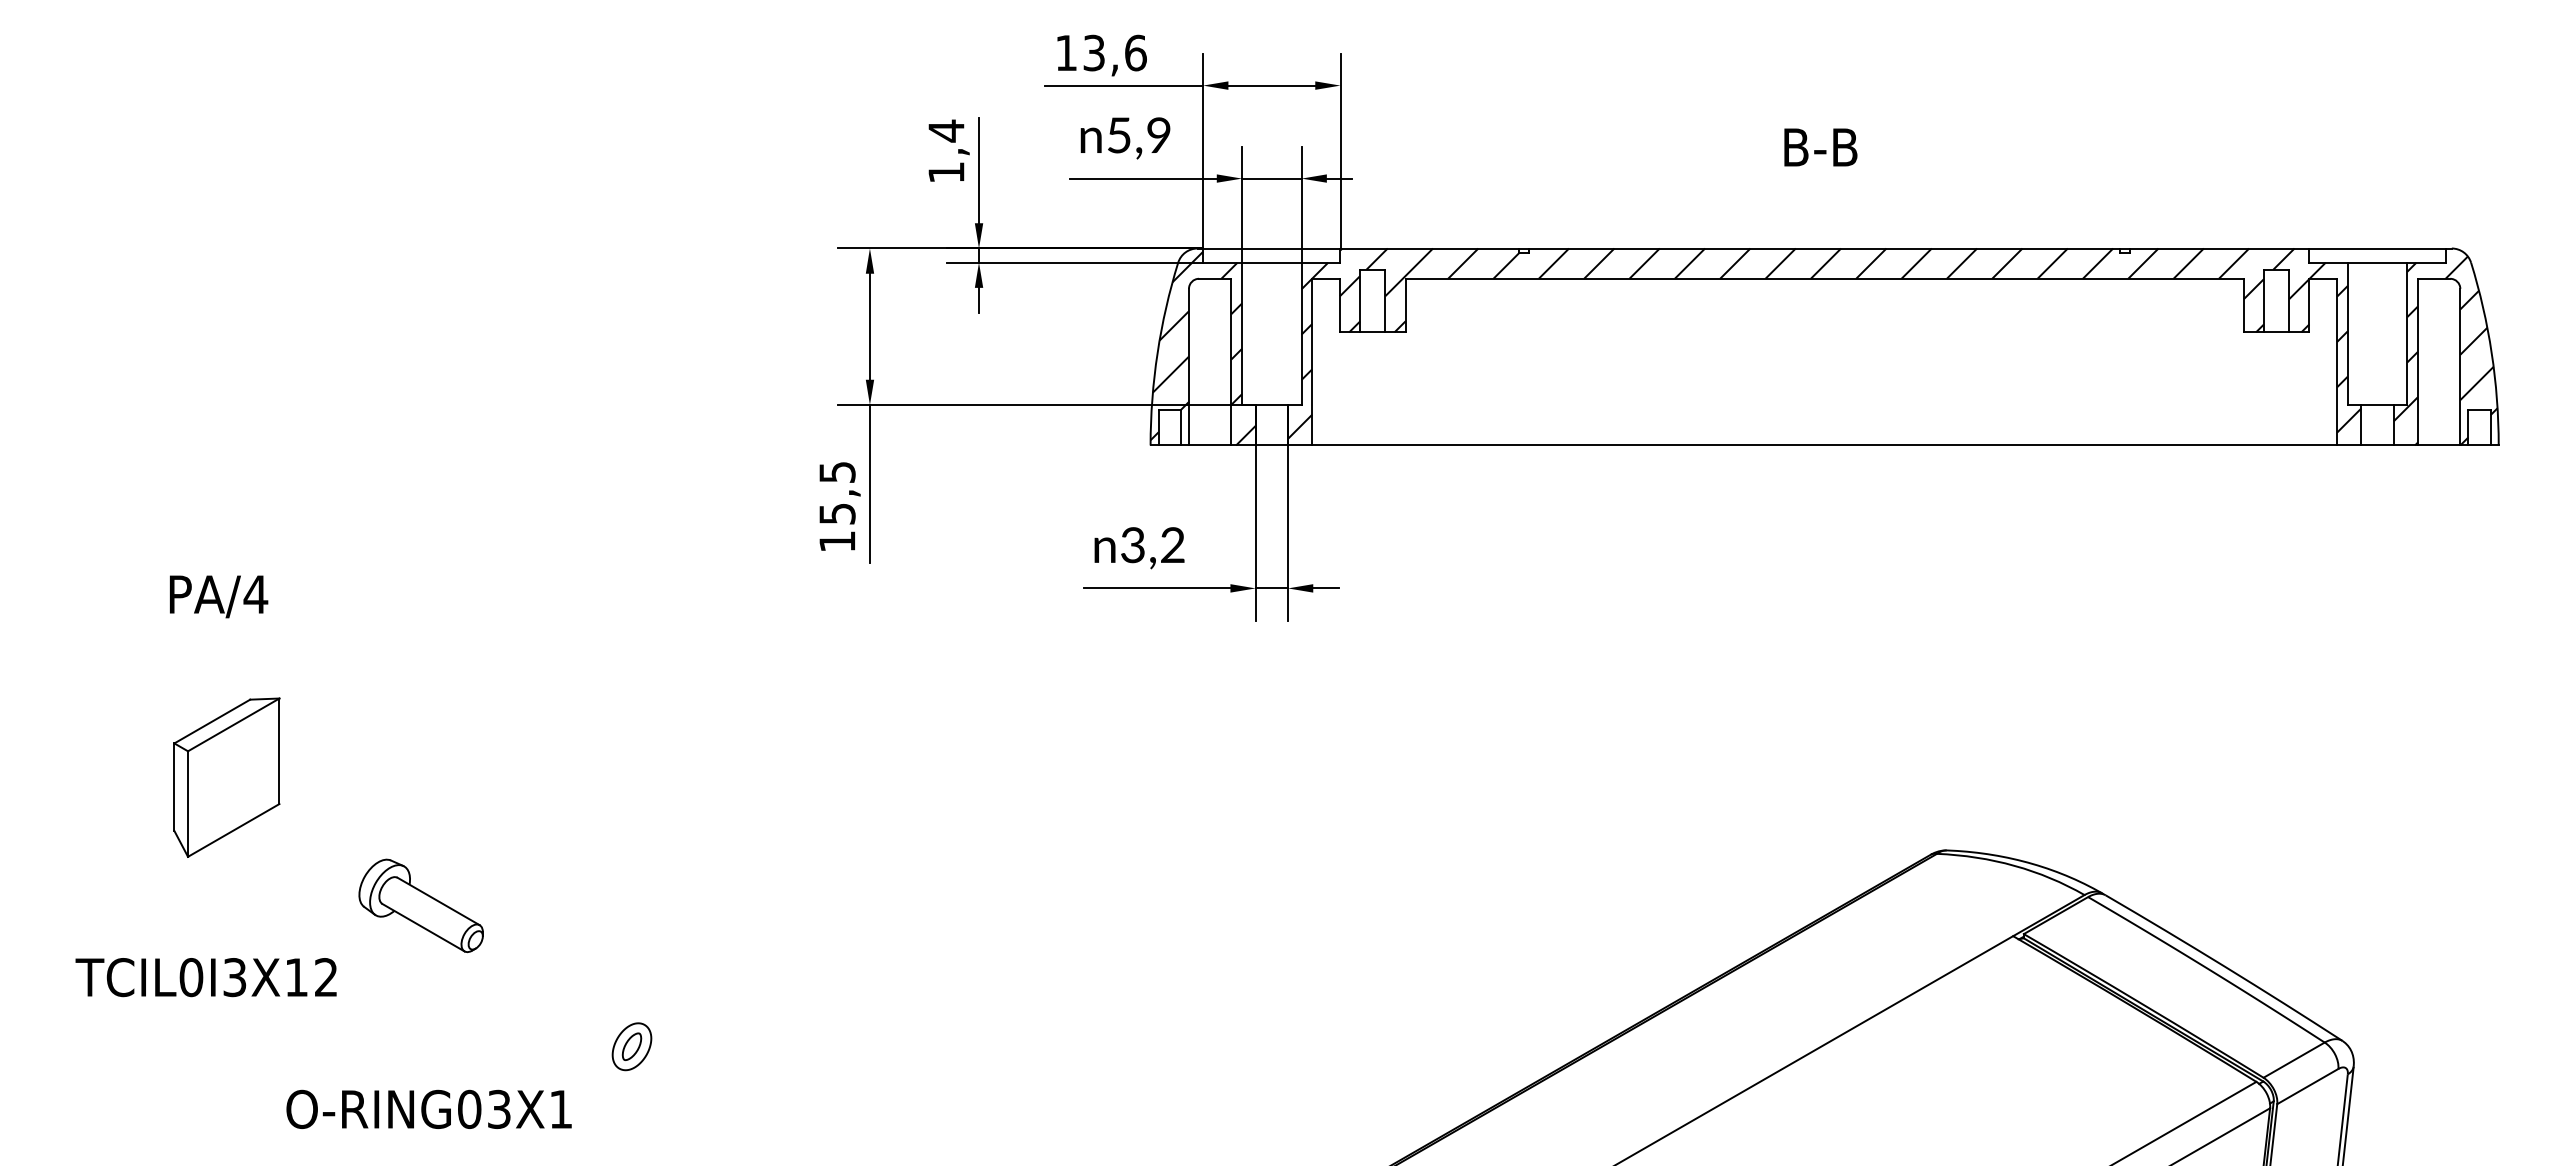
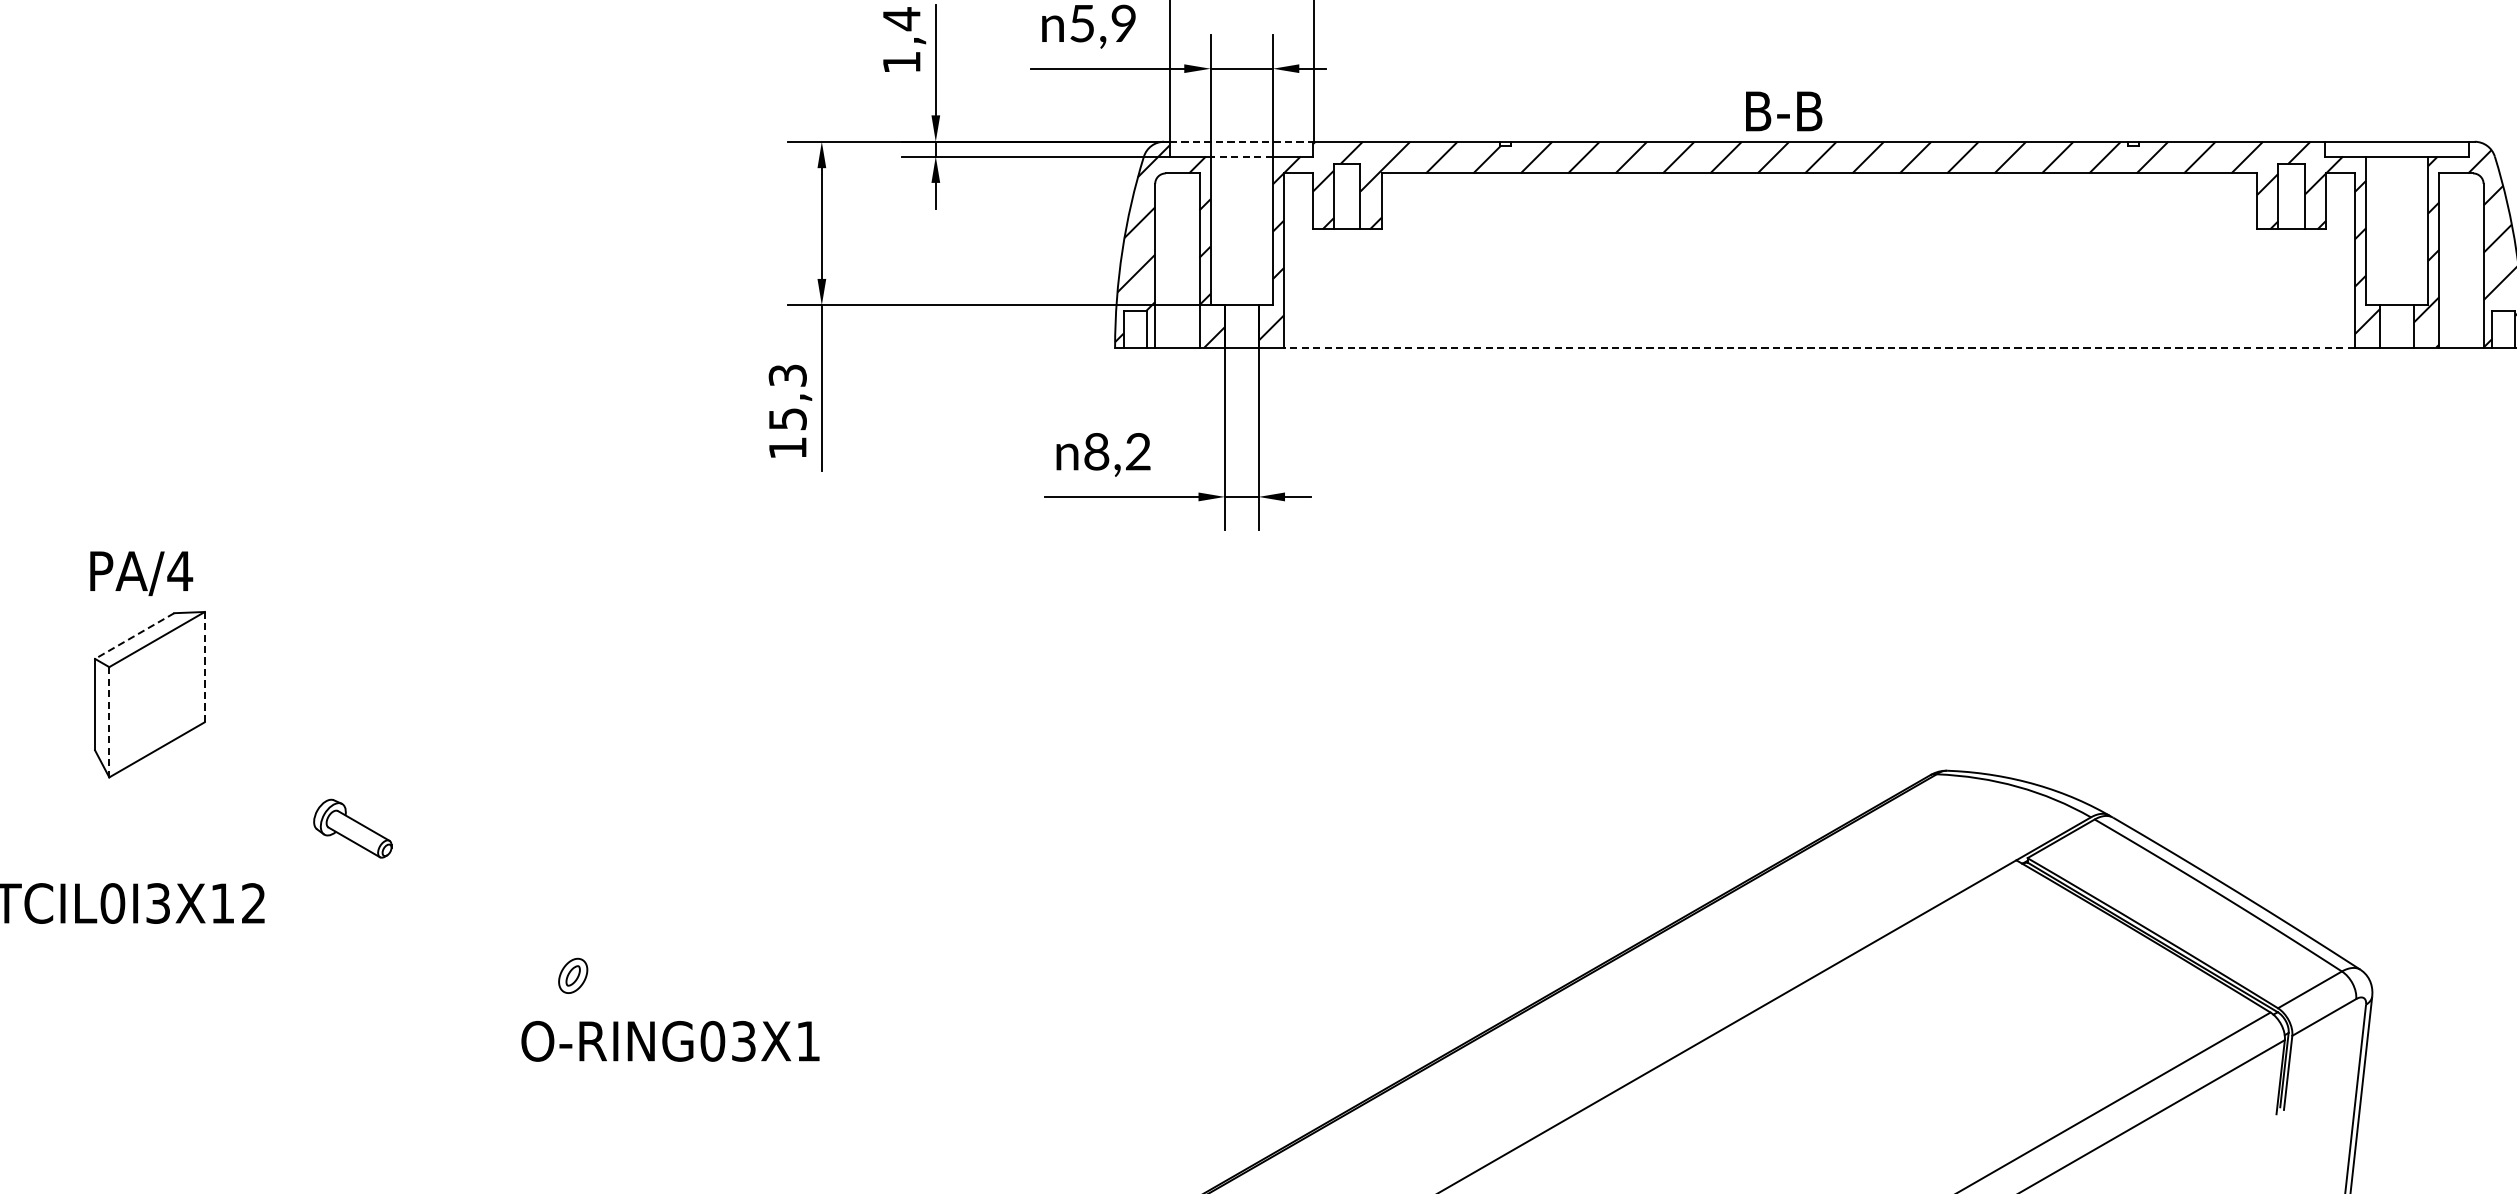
text: (1820, 147) -> (1783, 111), moved
line: (1271, 248) -> (1241, 141), solid -> dashed
line: (1271, 262) -> (1241, 156), solid -> dashed
line: (1824, 445) -> (1819, 347), solid -> dashed
text: (837, 472) -> (787, 375), 15,5 -> 15,3
text: (1132, 544) -> (1096, 451), 3,2 -> 8,2
text: (219, 596) -> (142, 573), moved
line: (212, 721) -> (134, 636), solid -> dashed
line: (279, 751) -> (204, 667), solid -> dashed
line: (188, 804) -> (109, 722), solid -> dashed
part: (420, 905) -> (352, 828), size x0.6
part: (631, 1046) -> (572, 975), size x0.7
text: (428, 1108) -> (669, 1040), moved

